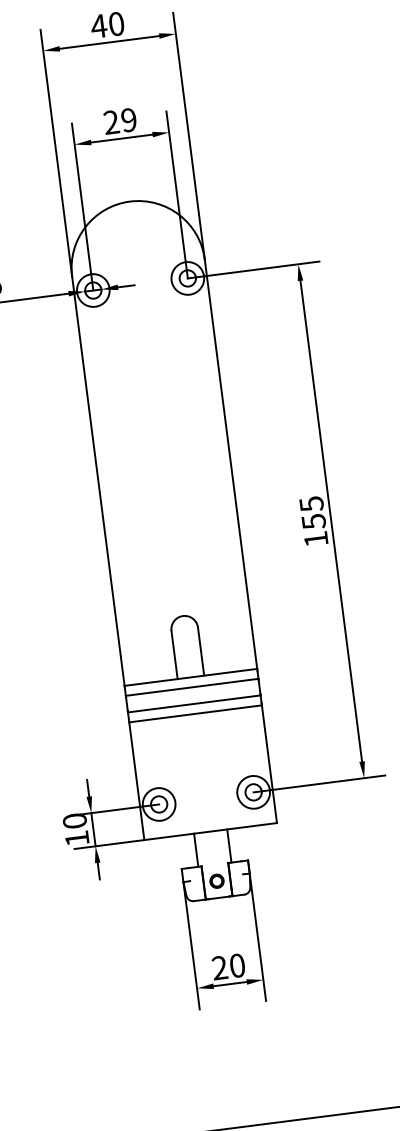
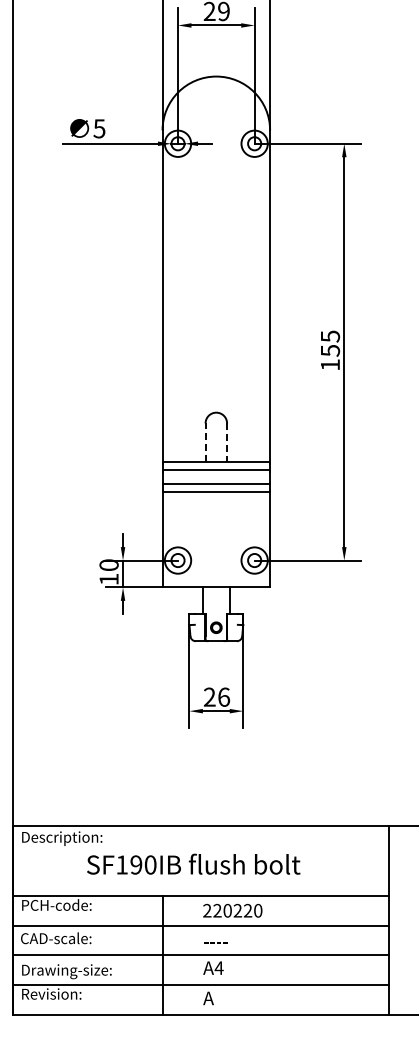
line: (201, 652) -> (227, 443), solid -> dashed
line: (174, 654) -> (205, 442), solid -> dashed
text: (237, 964) -> (224, 696), 20 -> 26

